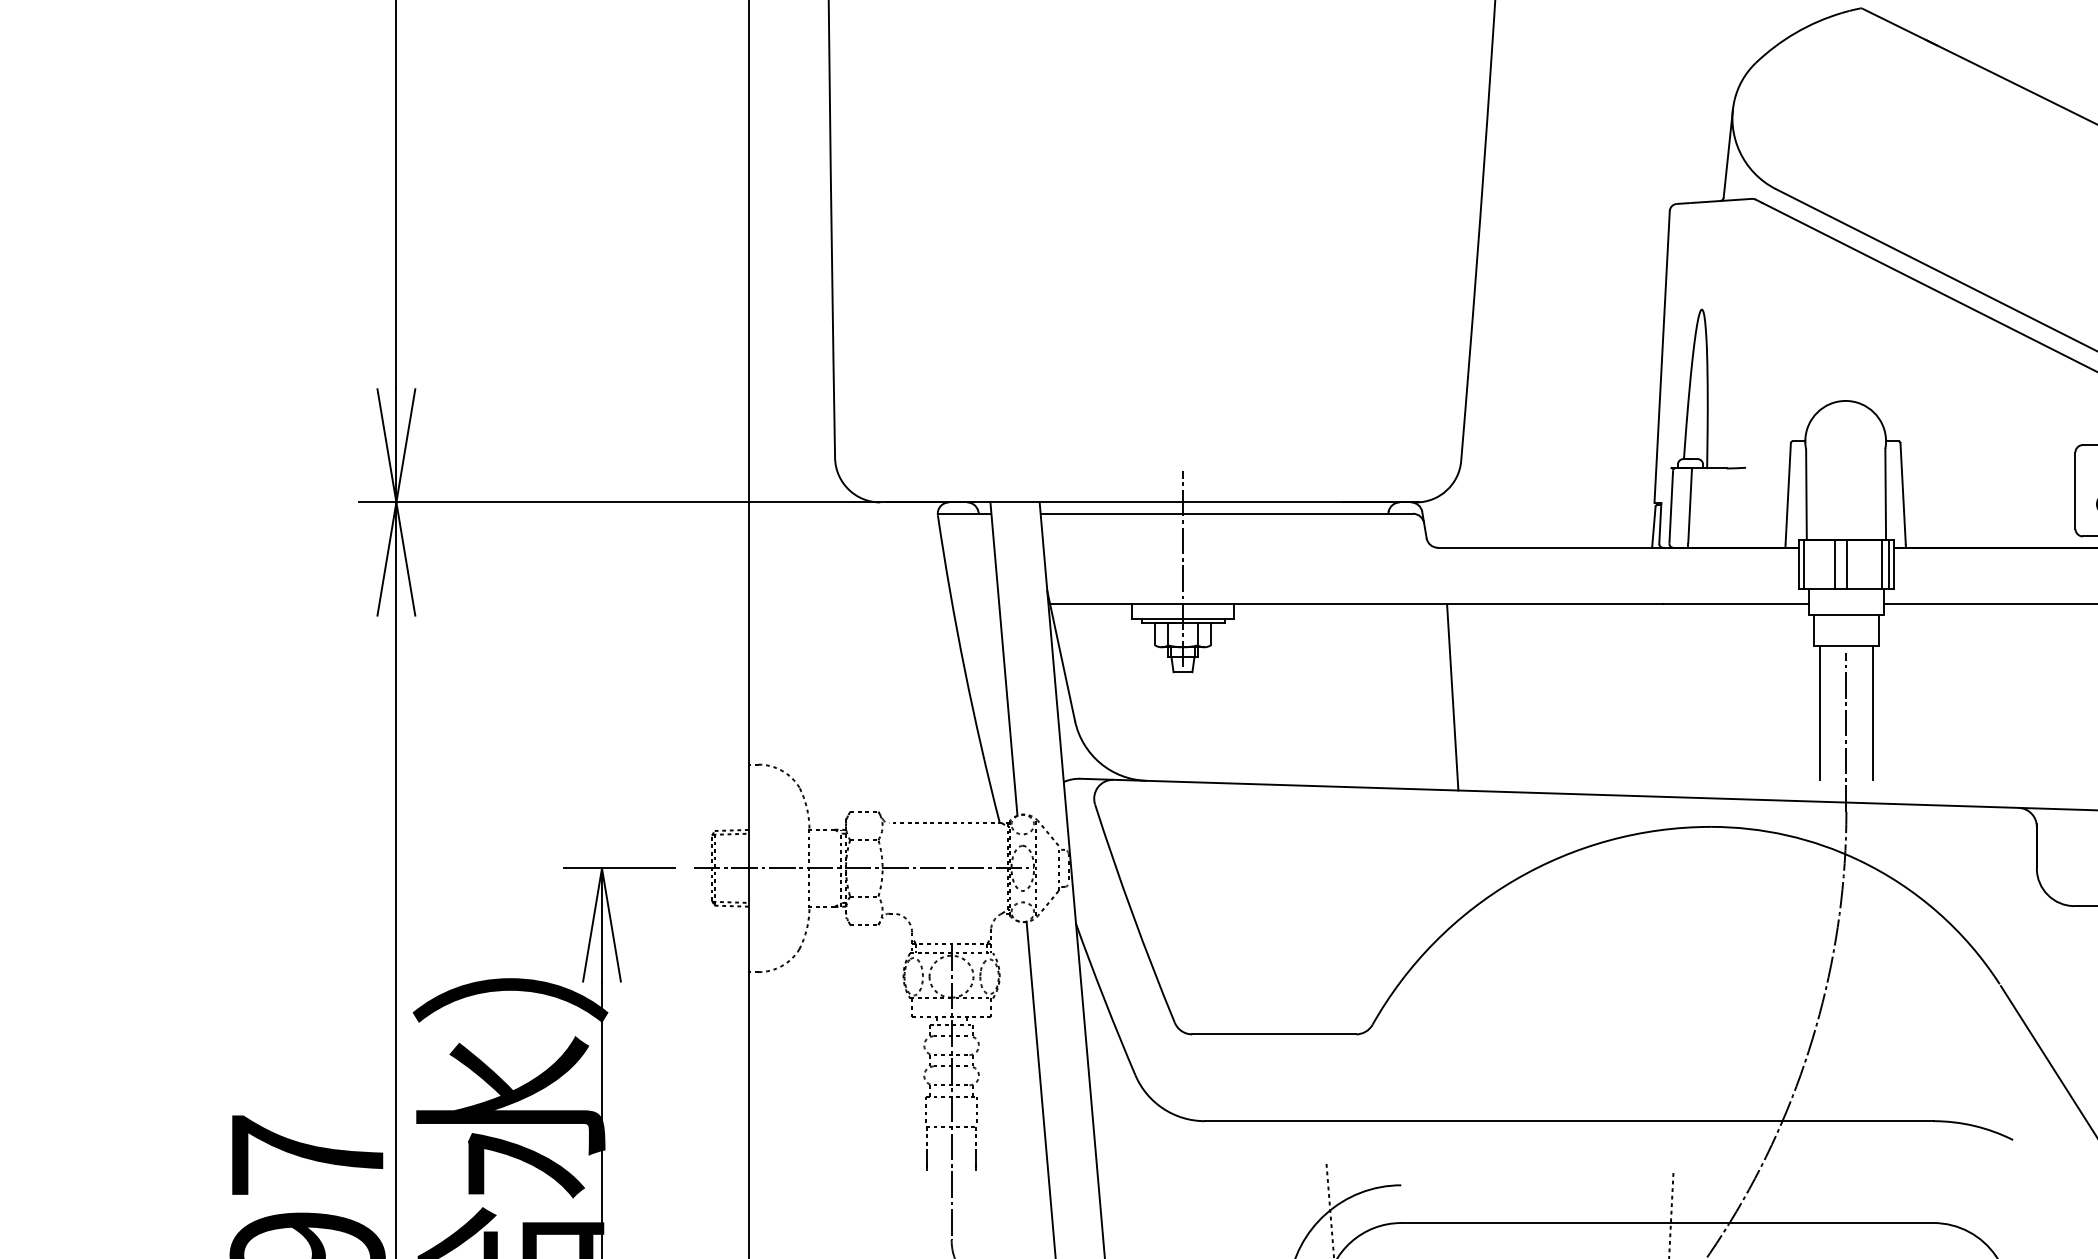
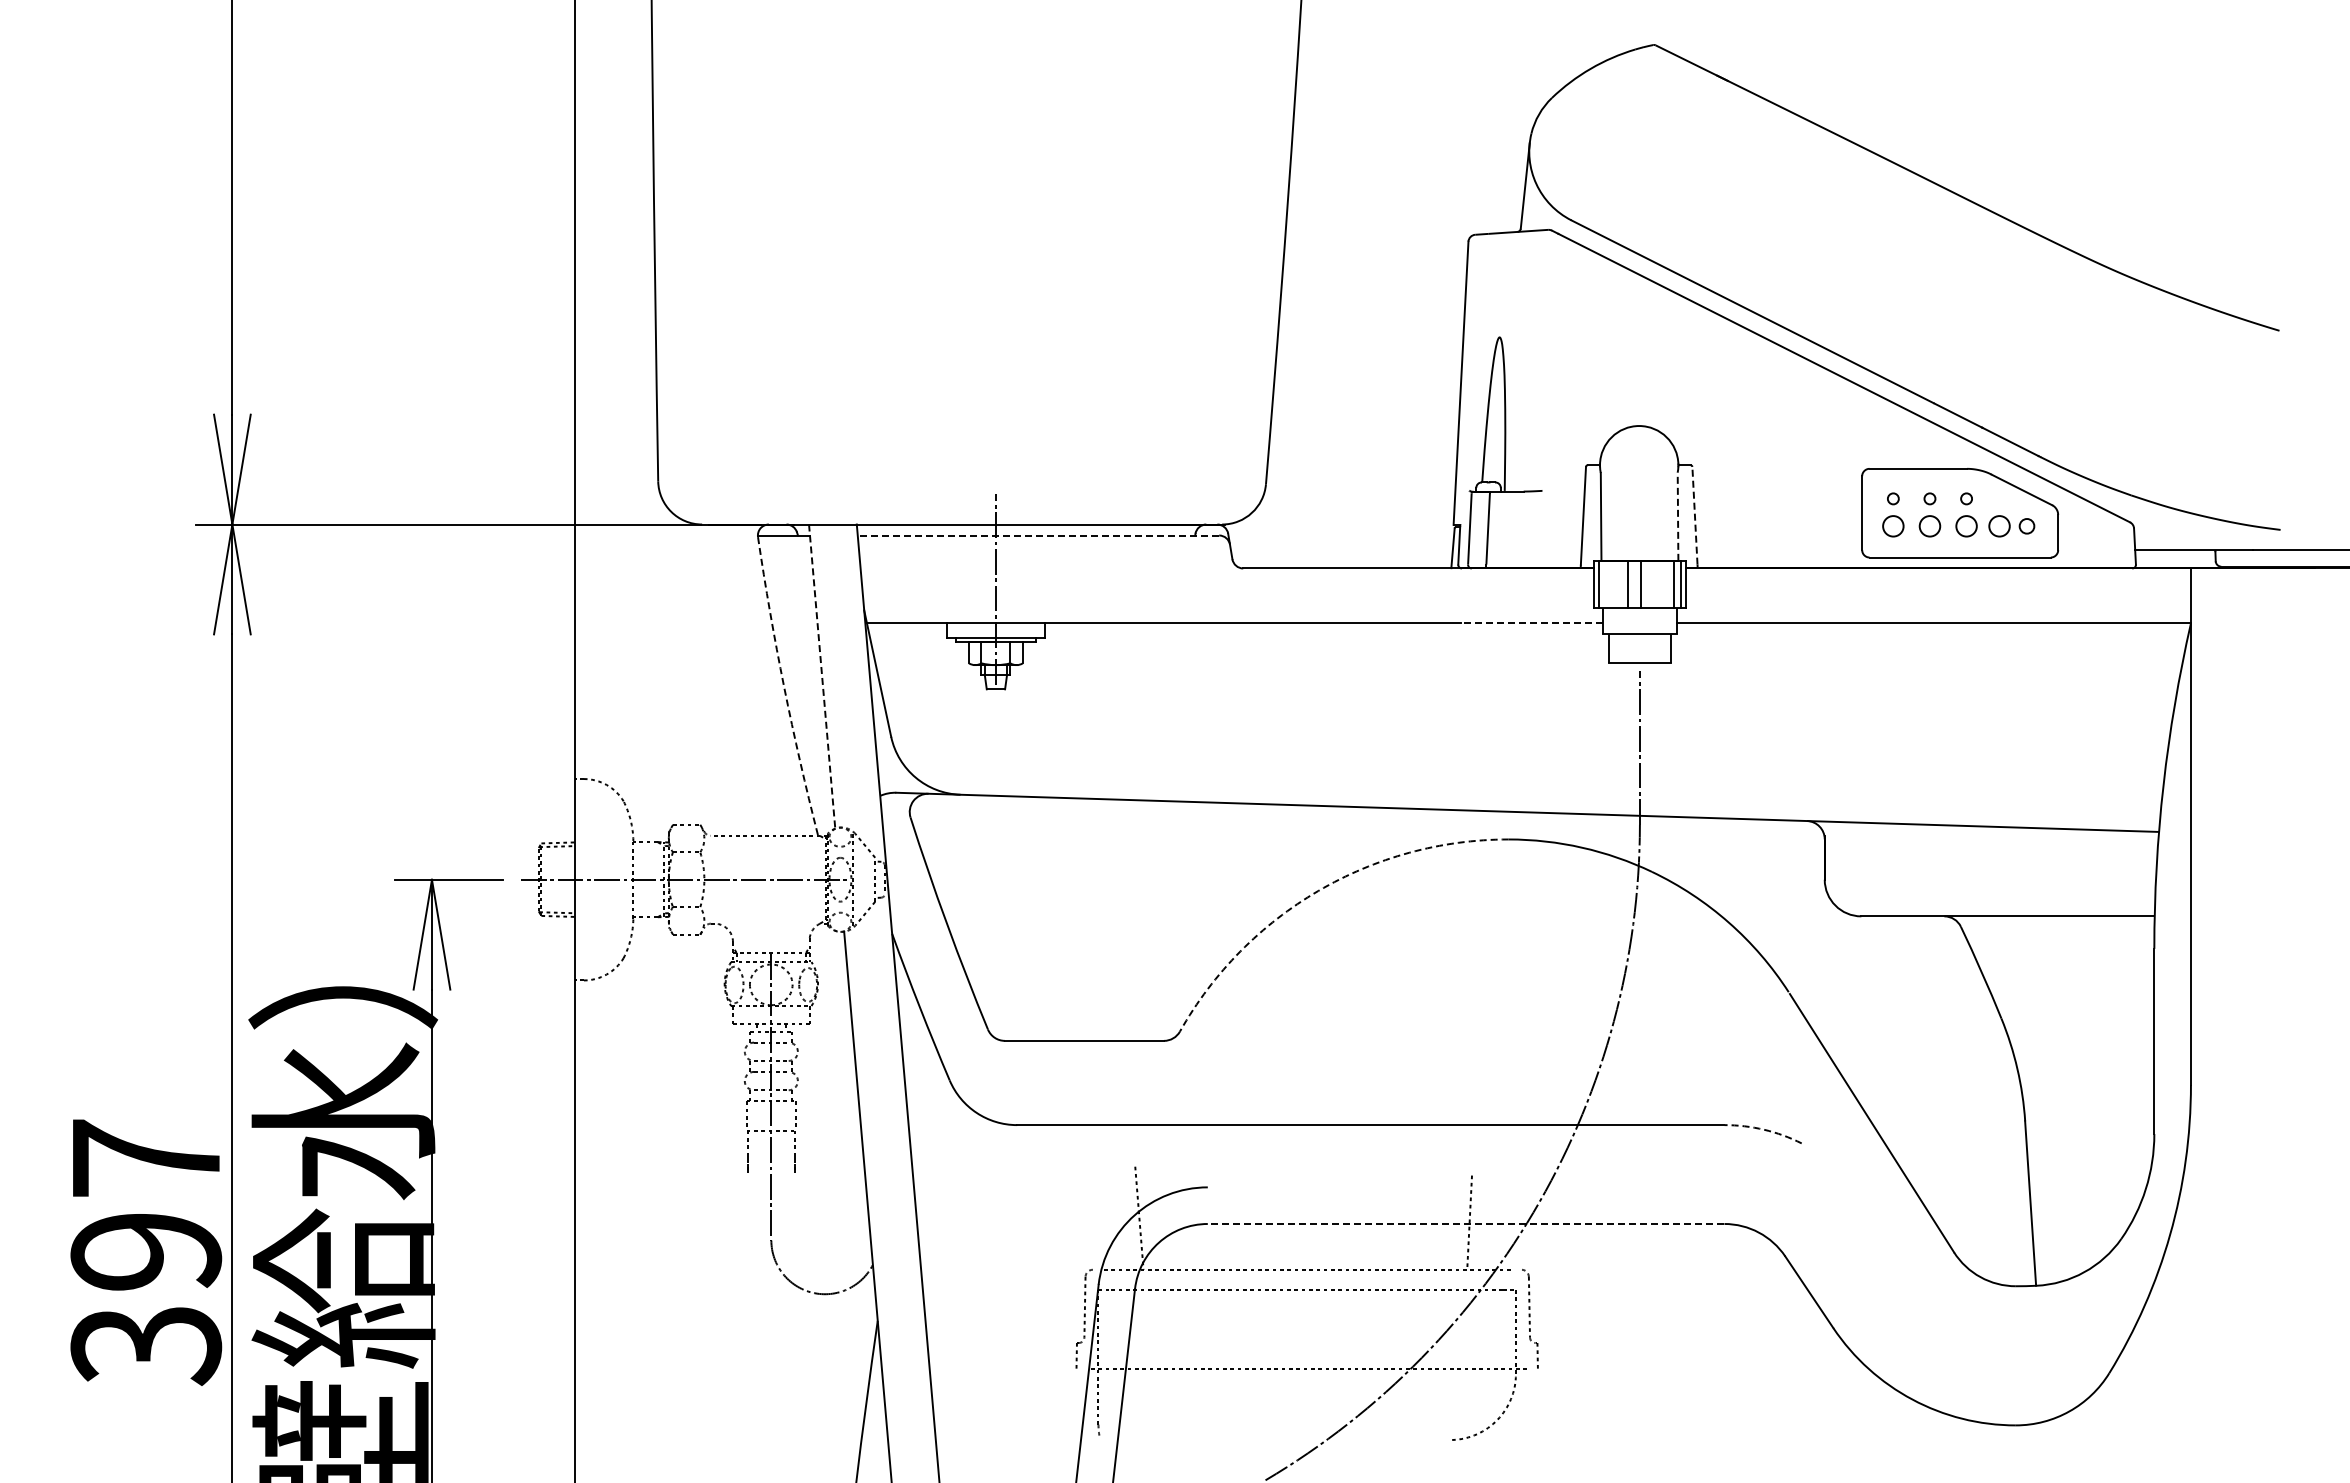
line: (1902, 493) -> (1694, 515), solid -> dashed
line: (1886, 494) -> (1678, 516), solid -> dashed
line: (1226, 513) -> (1038, 535), solid -> dashed
line: (1735, 604) -> (1532, 623), solid -> dashed
line: (1004, 659) -> (822, 676), solid -> dashed
arc: (965, 670) -> (784, 687), solid -> dashed
line: (1452, 697) -> (1257, 713), removed
line: (1820, 712) -> (1614, 728), removed
line: (1872, 712) -> (1665, 728), removed
arc: (1515, 880) -> (1318, 891), solid -> dashed
arc: (1974, 1125) -> (1764, 1129), solid -> dashed
line: (1666, 1222) -> (1465, 1223), solid -> dashed

